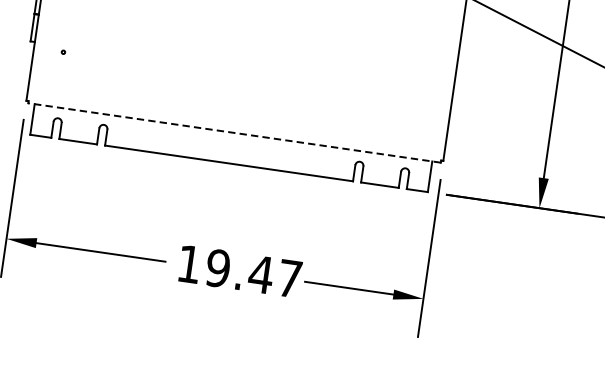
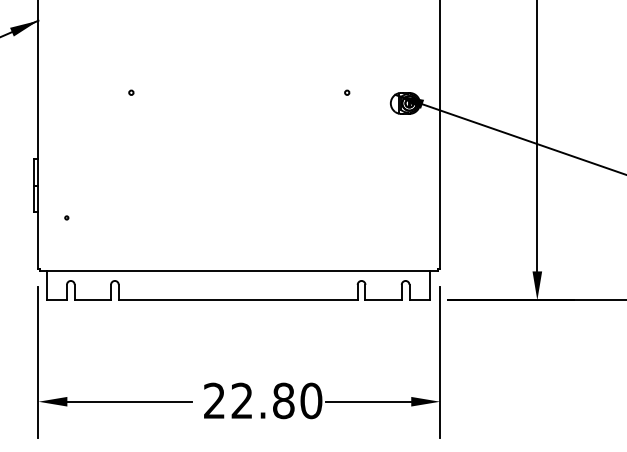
line: (234, 132) -> (239, 270), dashed -> solid
text: (240, 271) -> (263, 400), 19.47 -> 22.80

